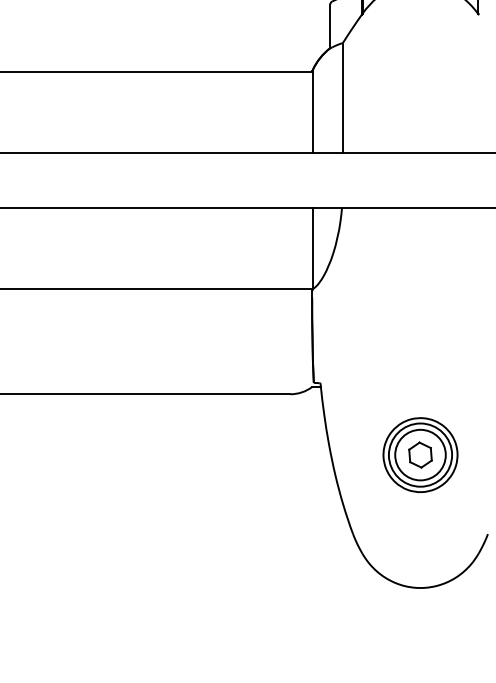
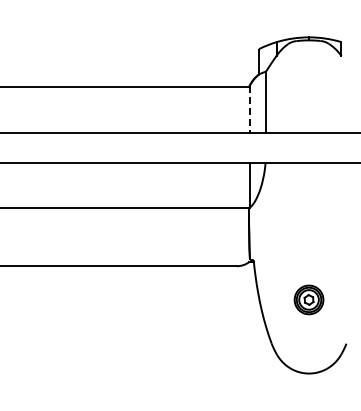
line: (312, 113) -> (249, 110), solid -> dashed
part: (419, 454) -> (308, 299), size x0.7

